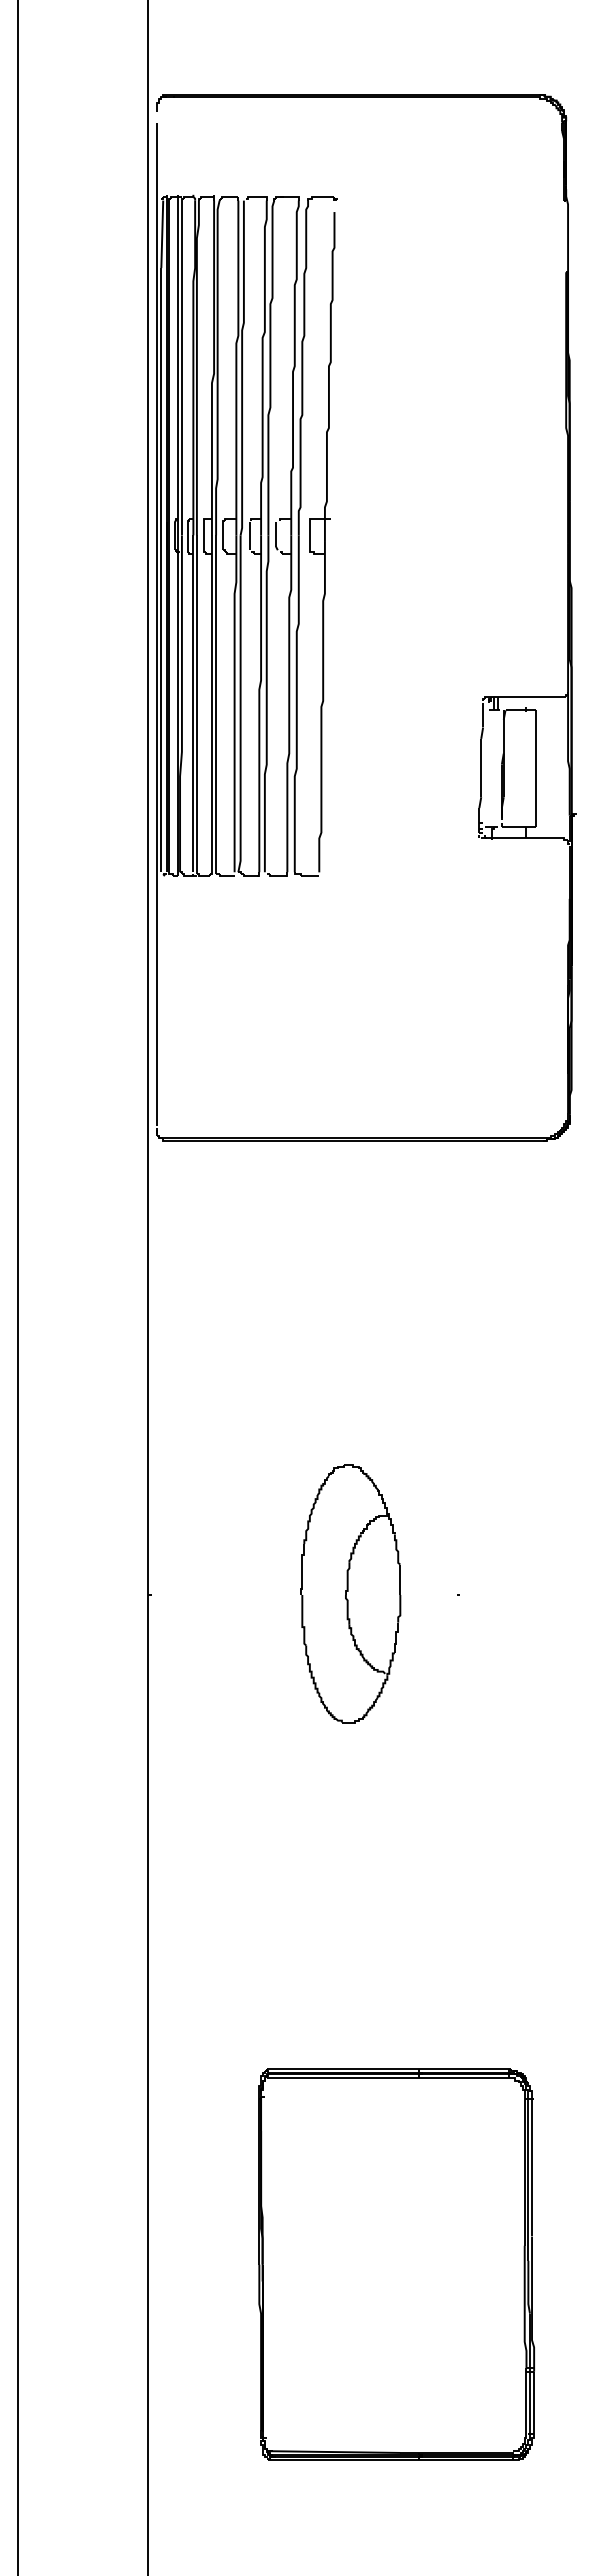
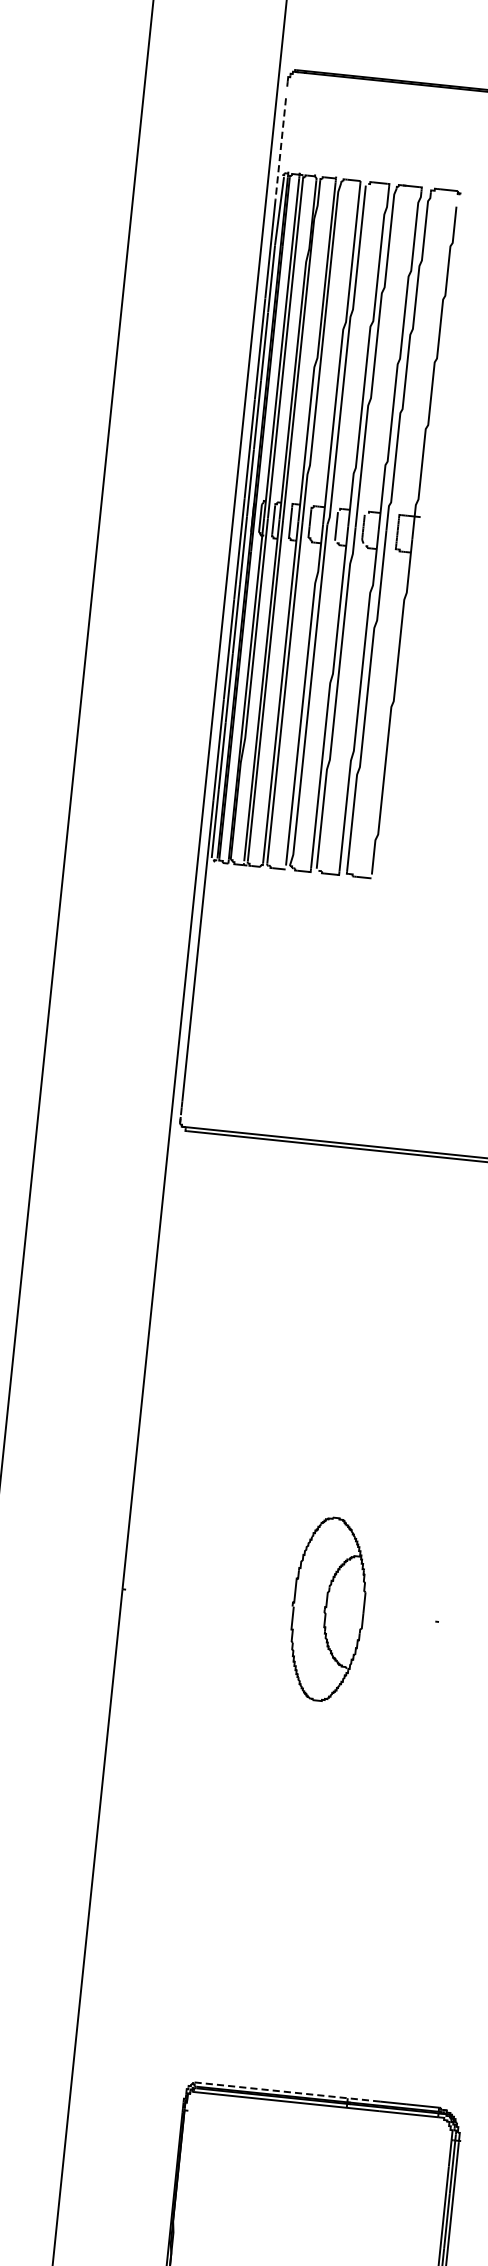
line: (157, 173) -> (281, 149), solid -> dashed
part: (350, 1593) -> (327, 1608), size x0.7
line: (358, 2068) -> (286, 2091), solid -> dashed

